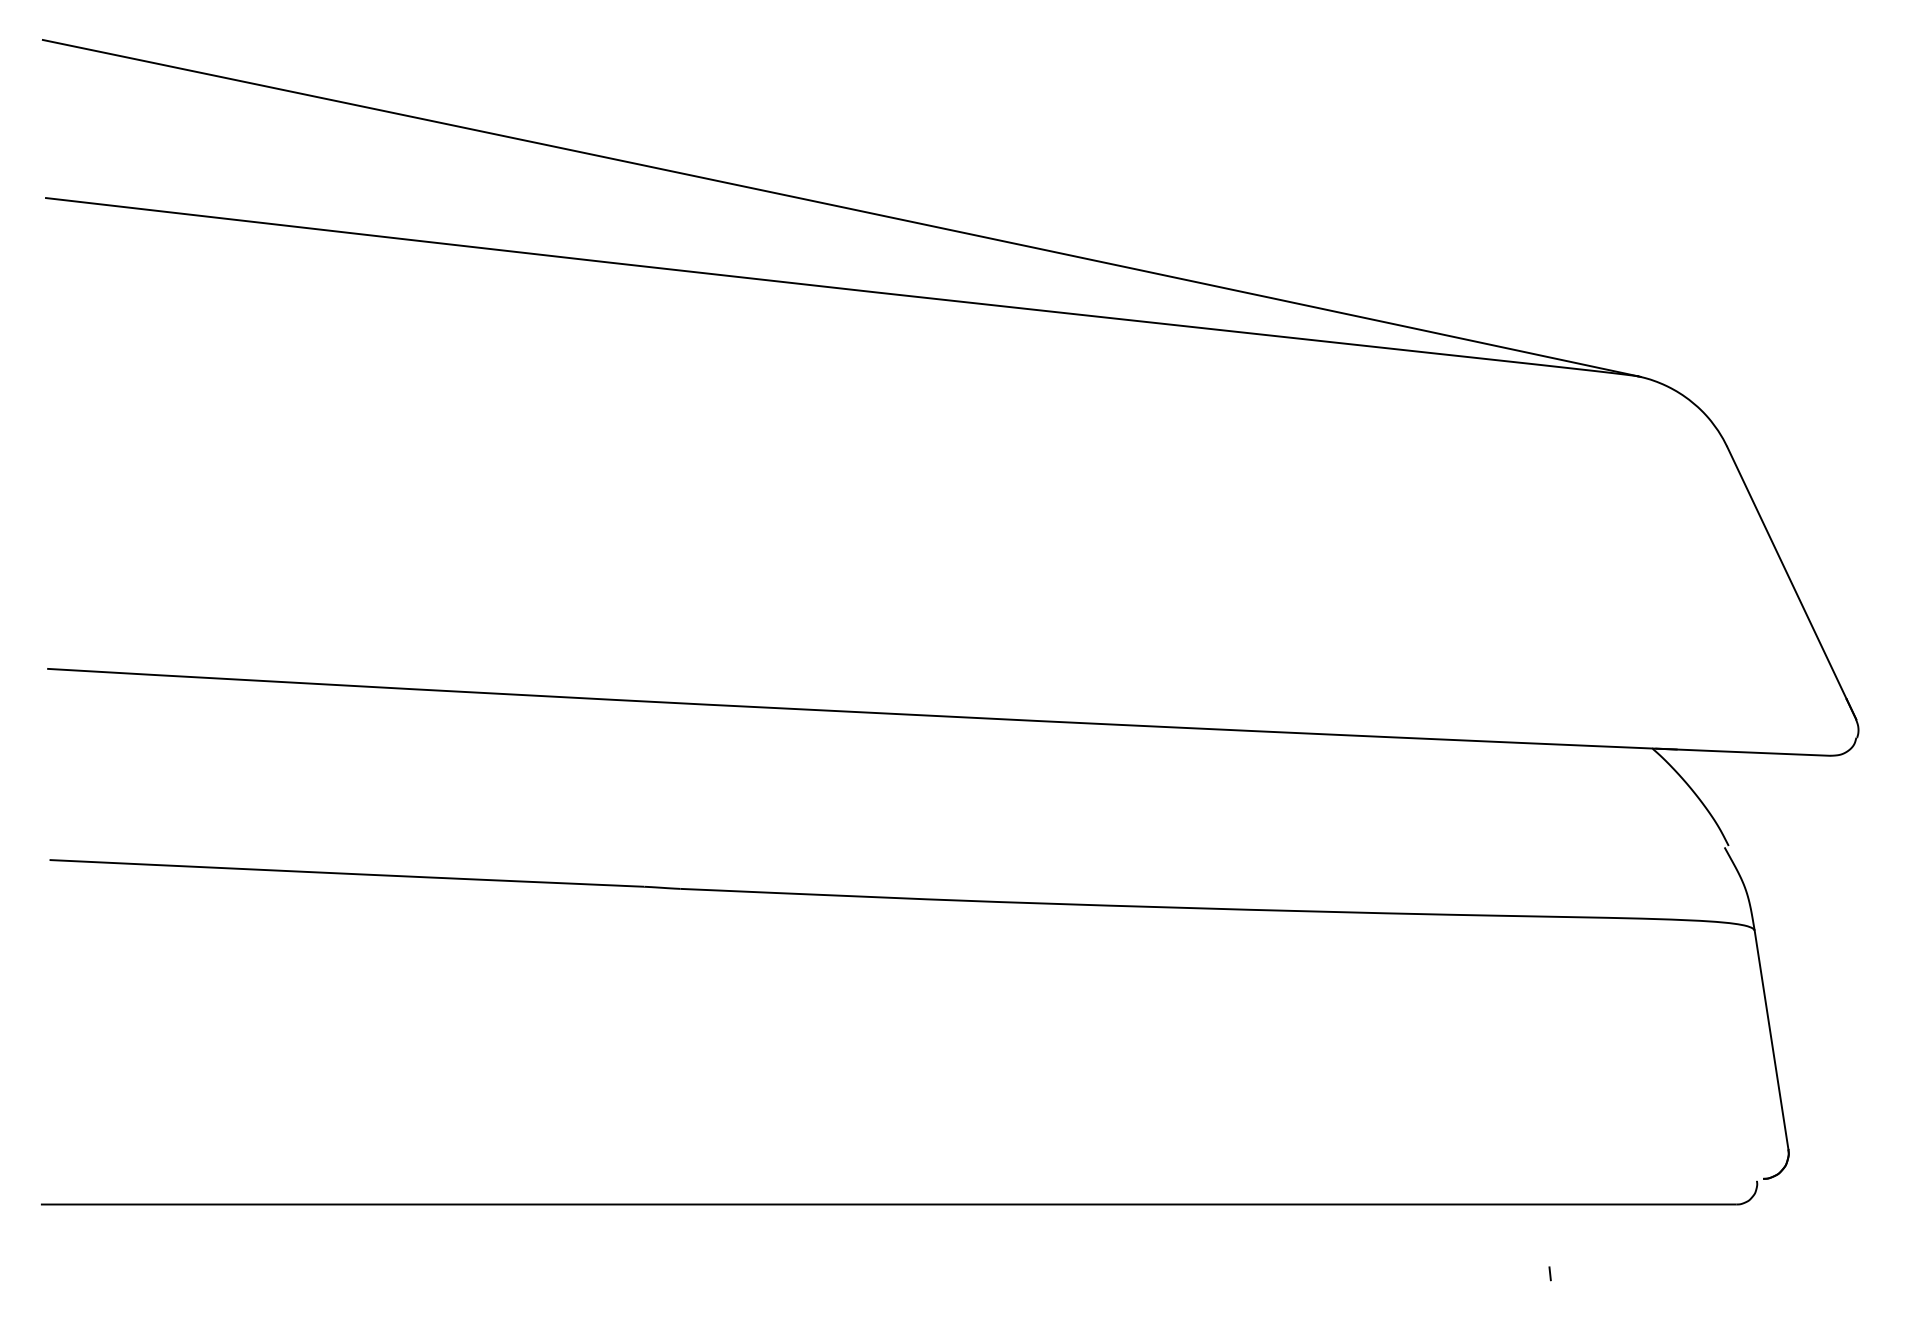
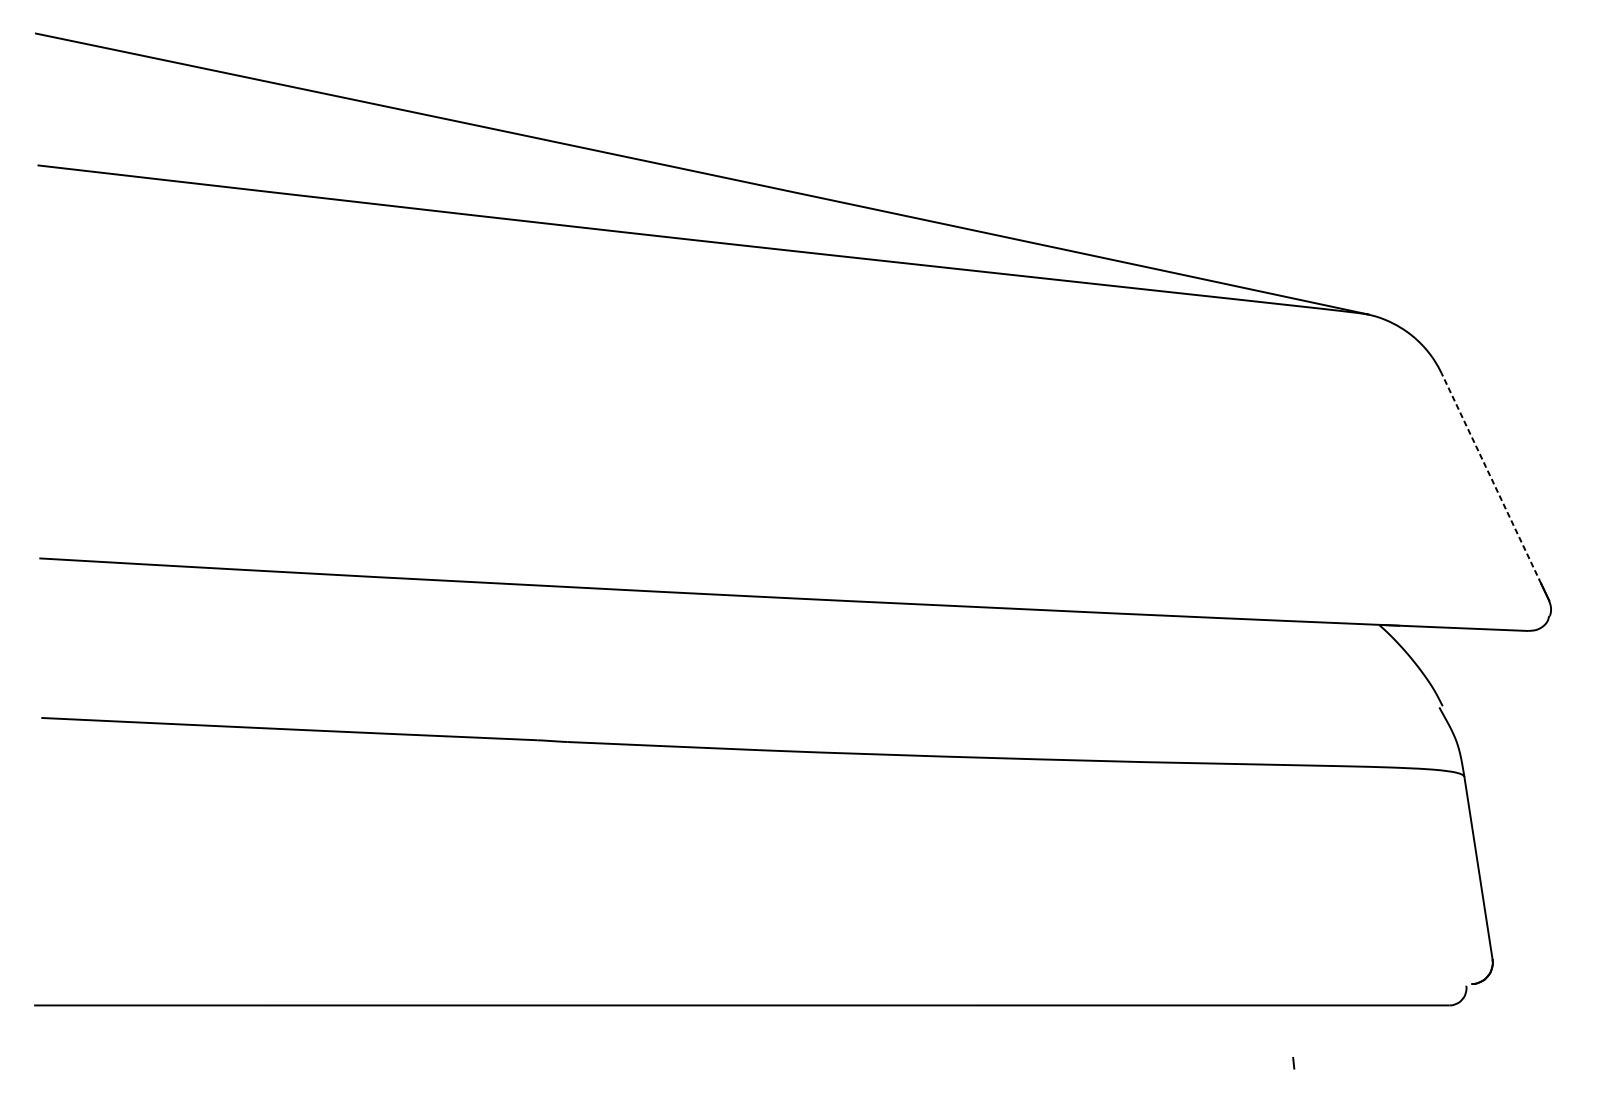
line: (1787, 573) -> (1491, 478), solid -> dashed

